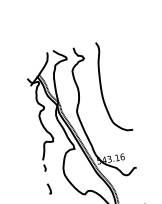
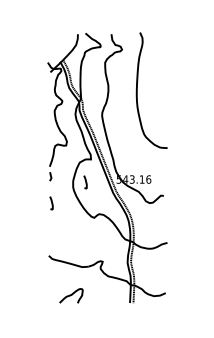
curve: (73, 167) -> (85, 182), added

